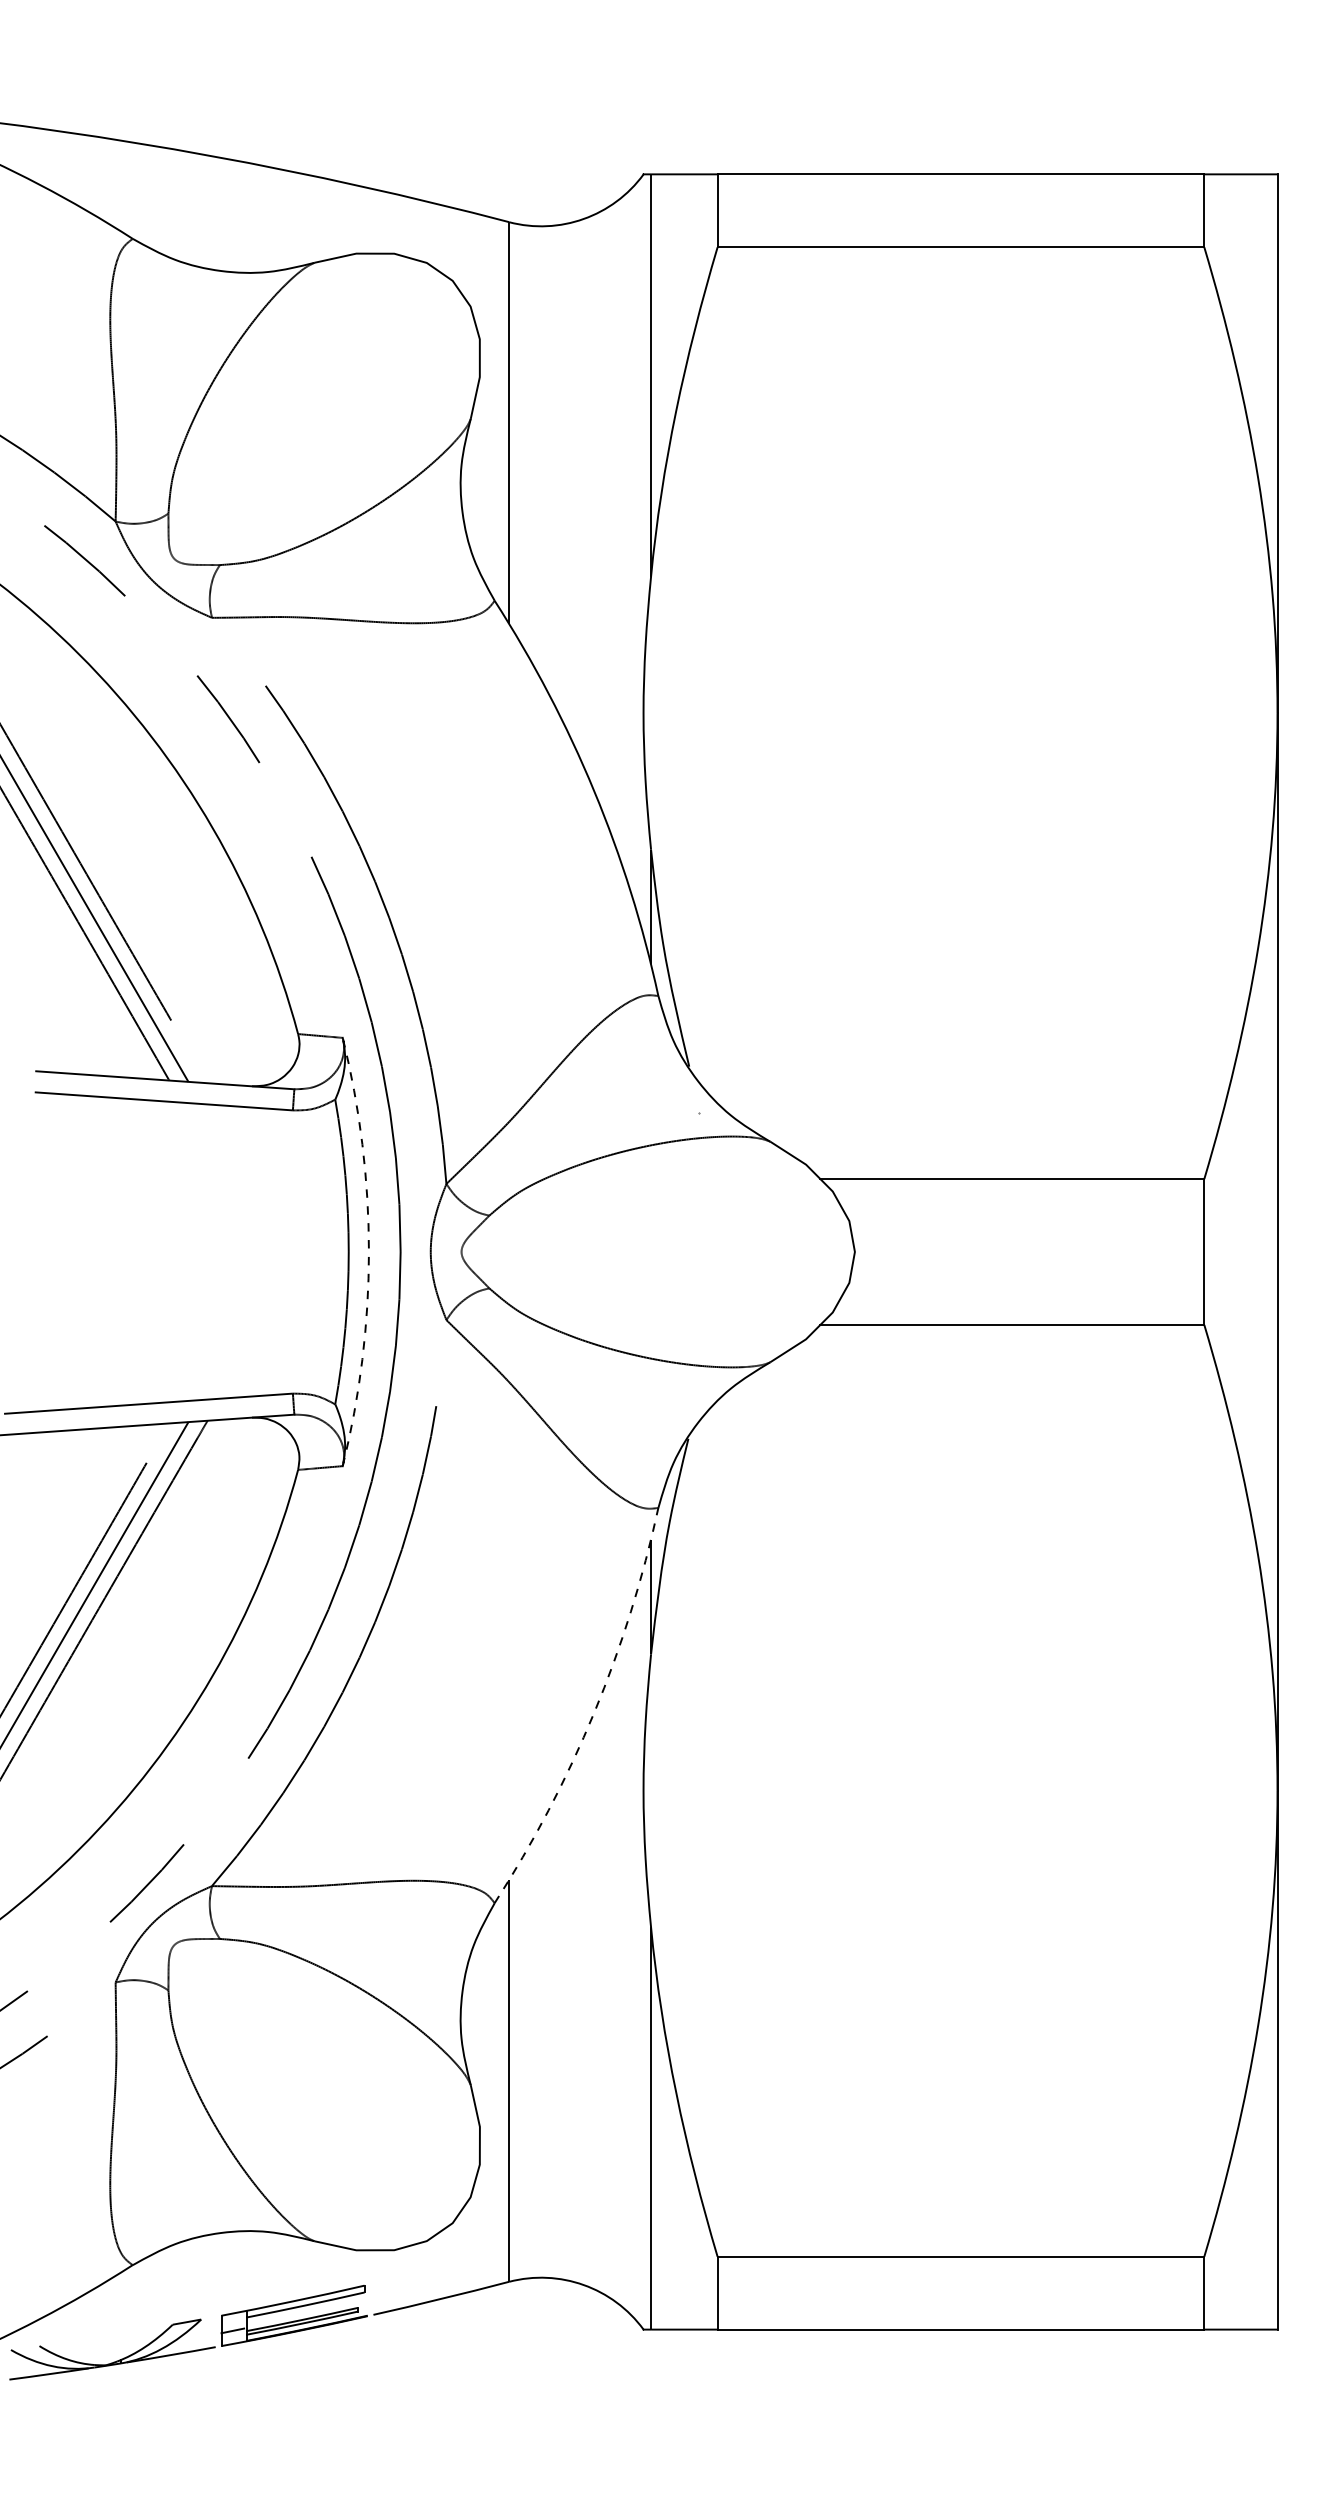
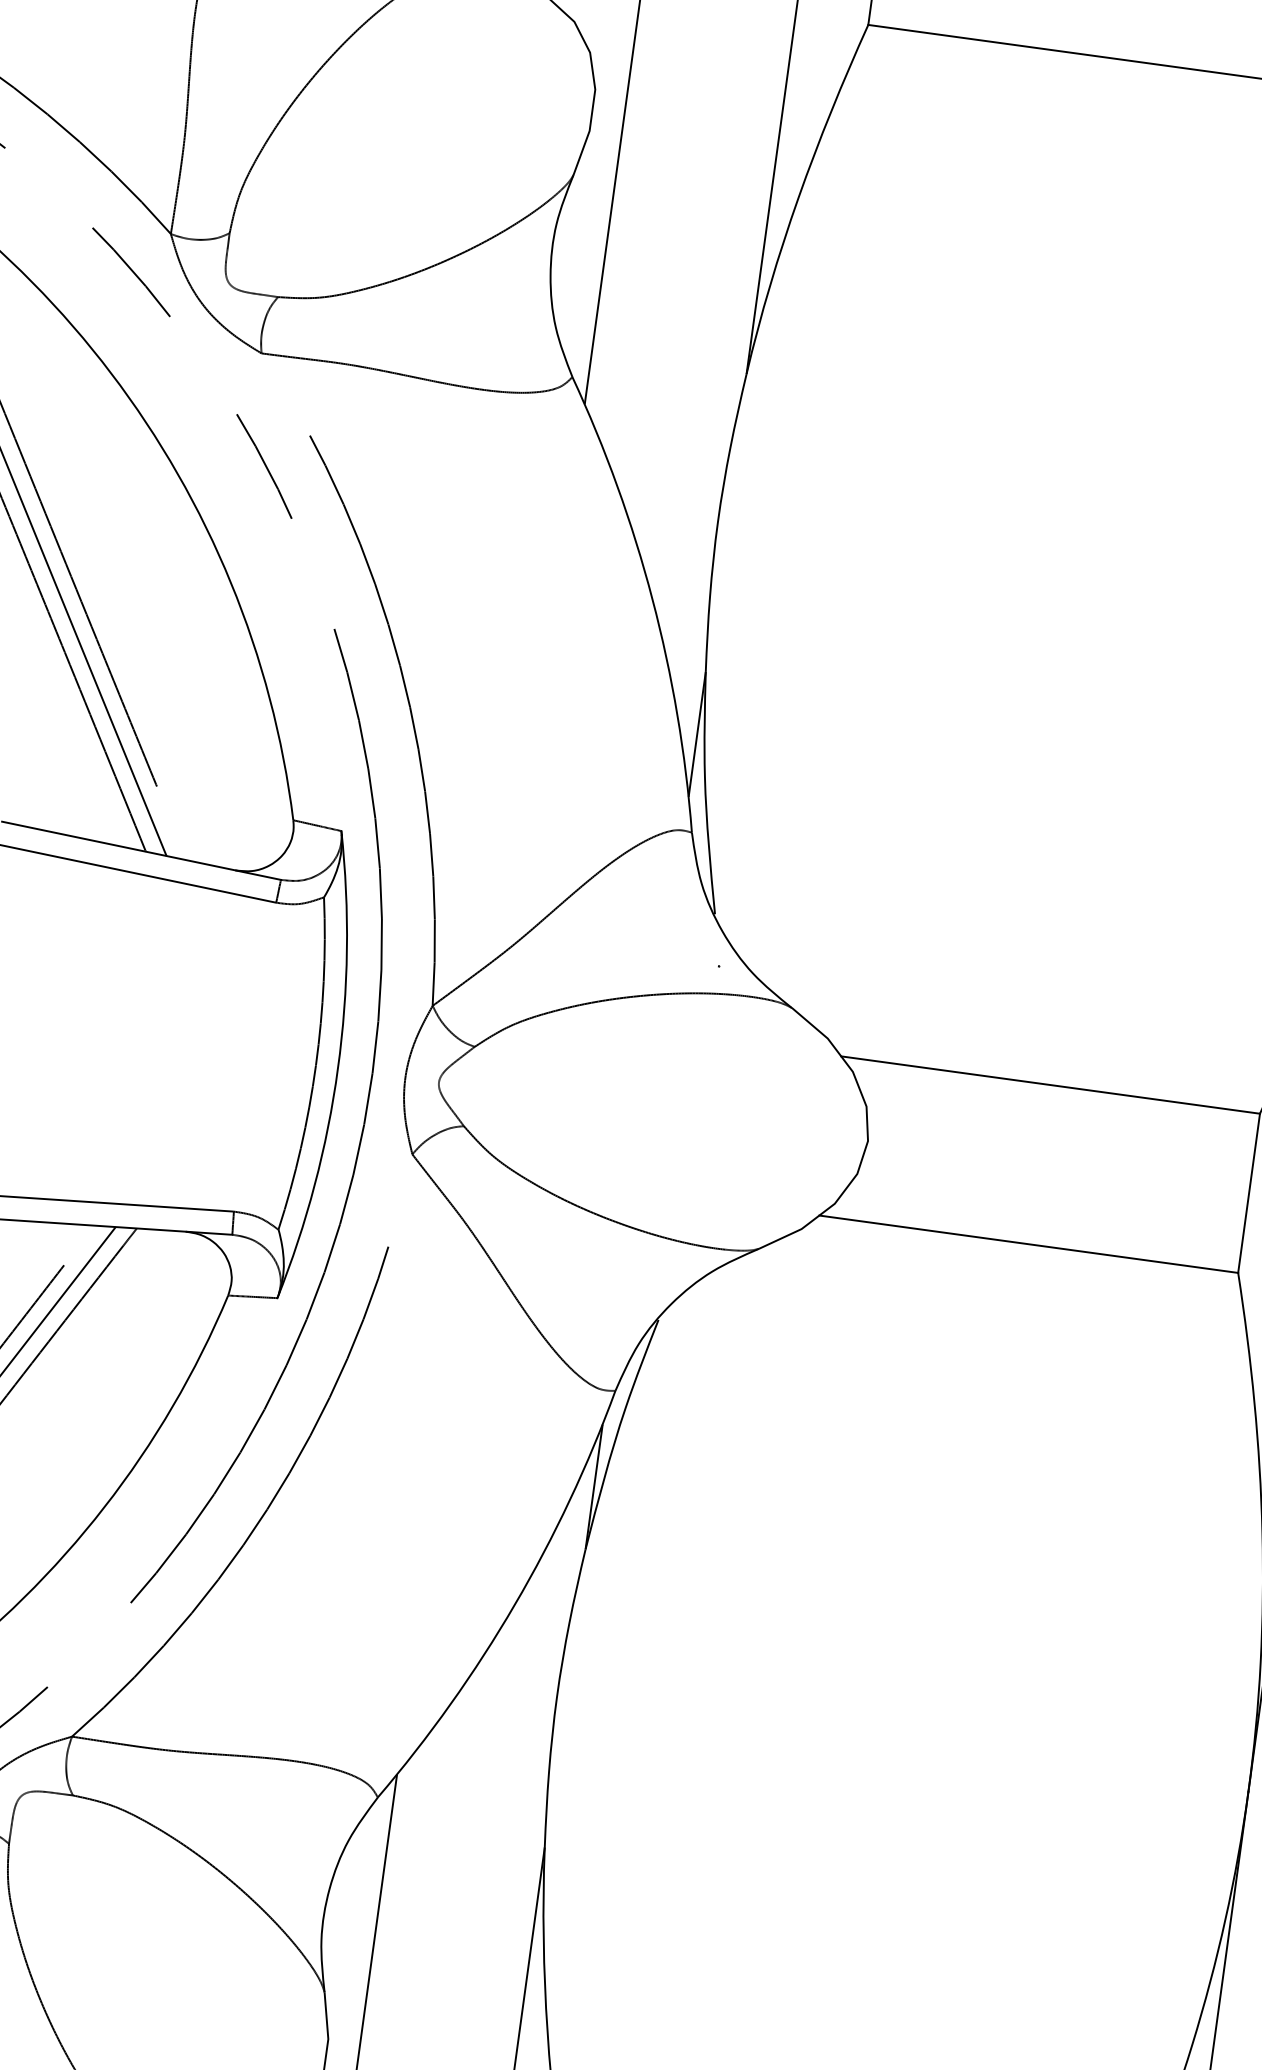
arc: (368, 1251) -> (337, 1067), dashed -> solid
arc: (594, 1712) -> (515, 1604), dashed -> solid

